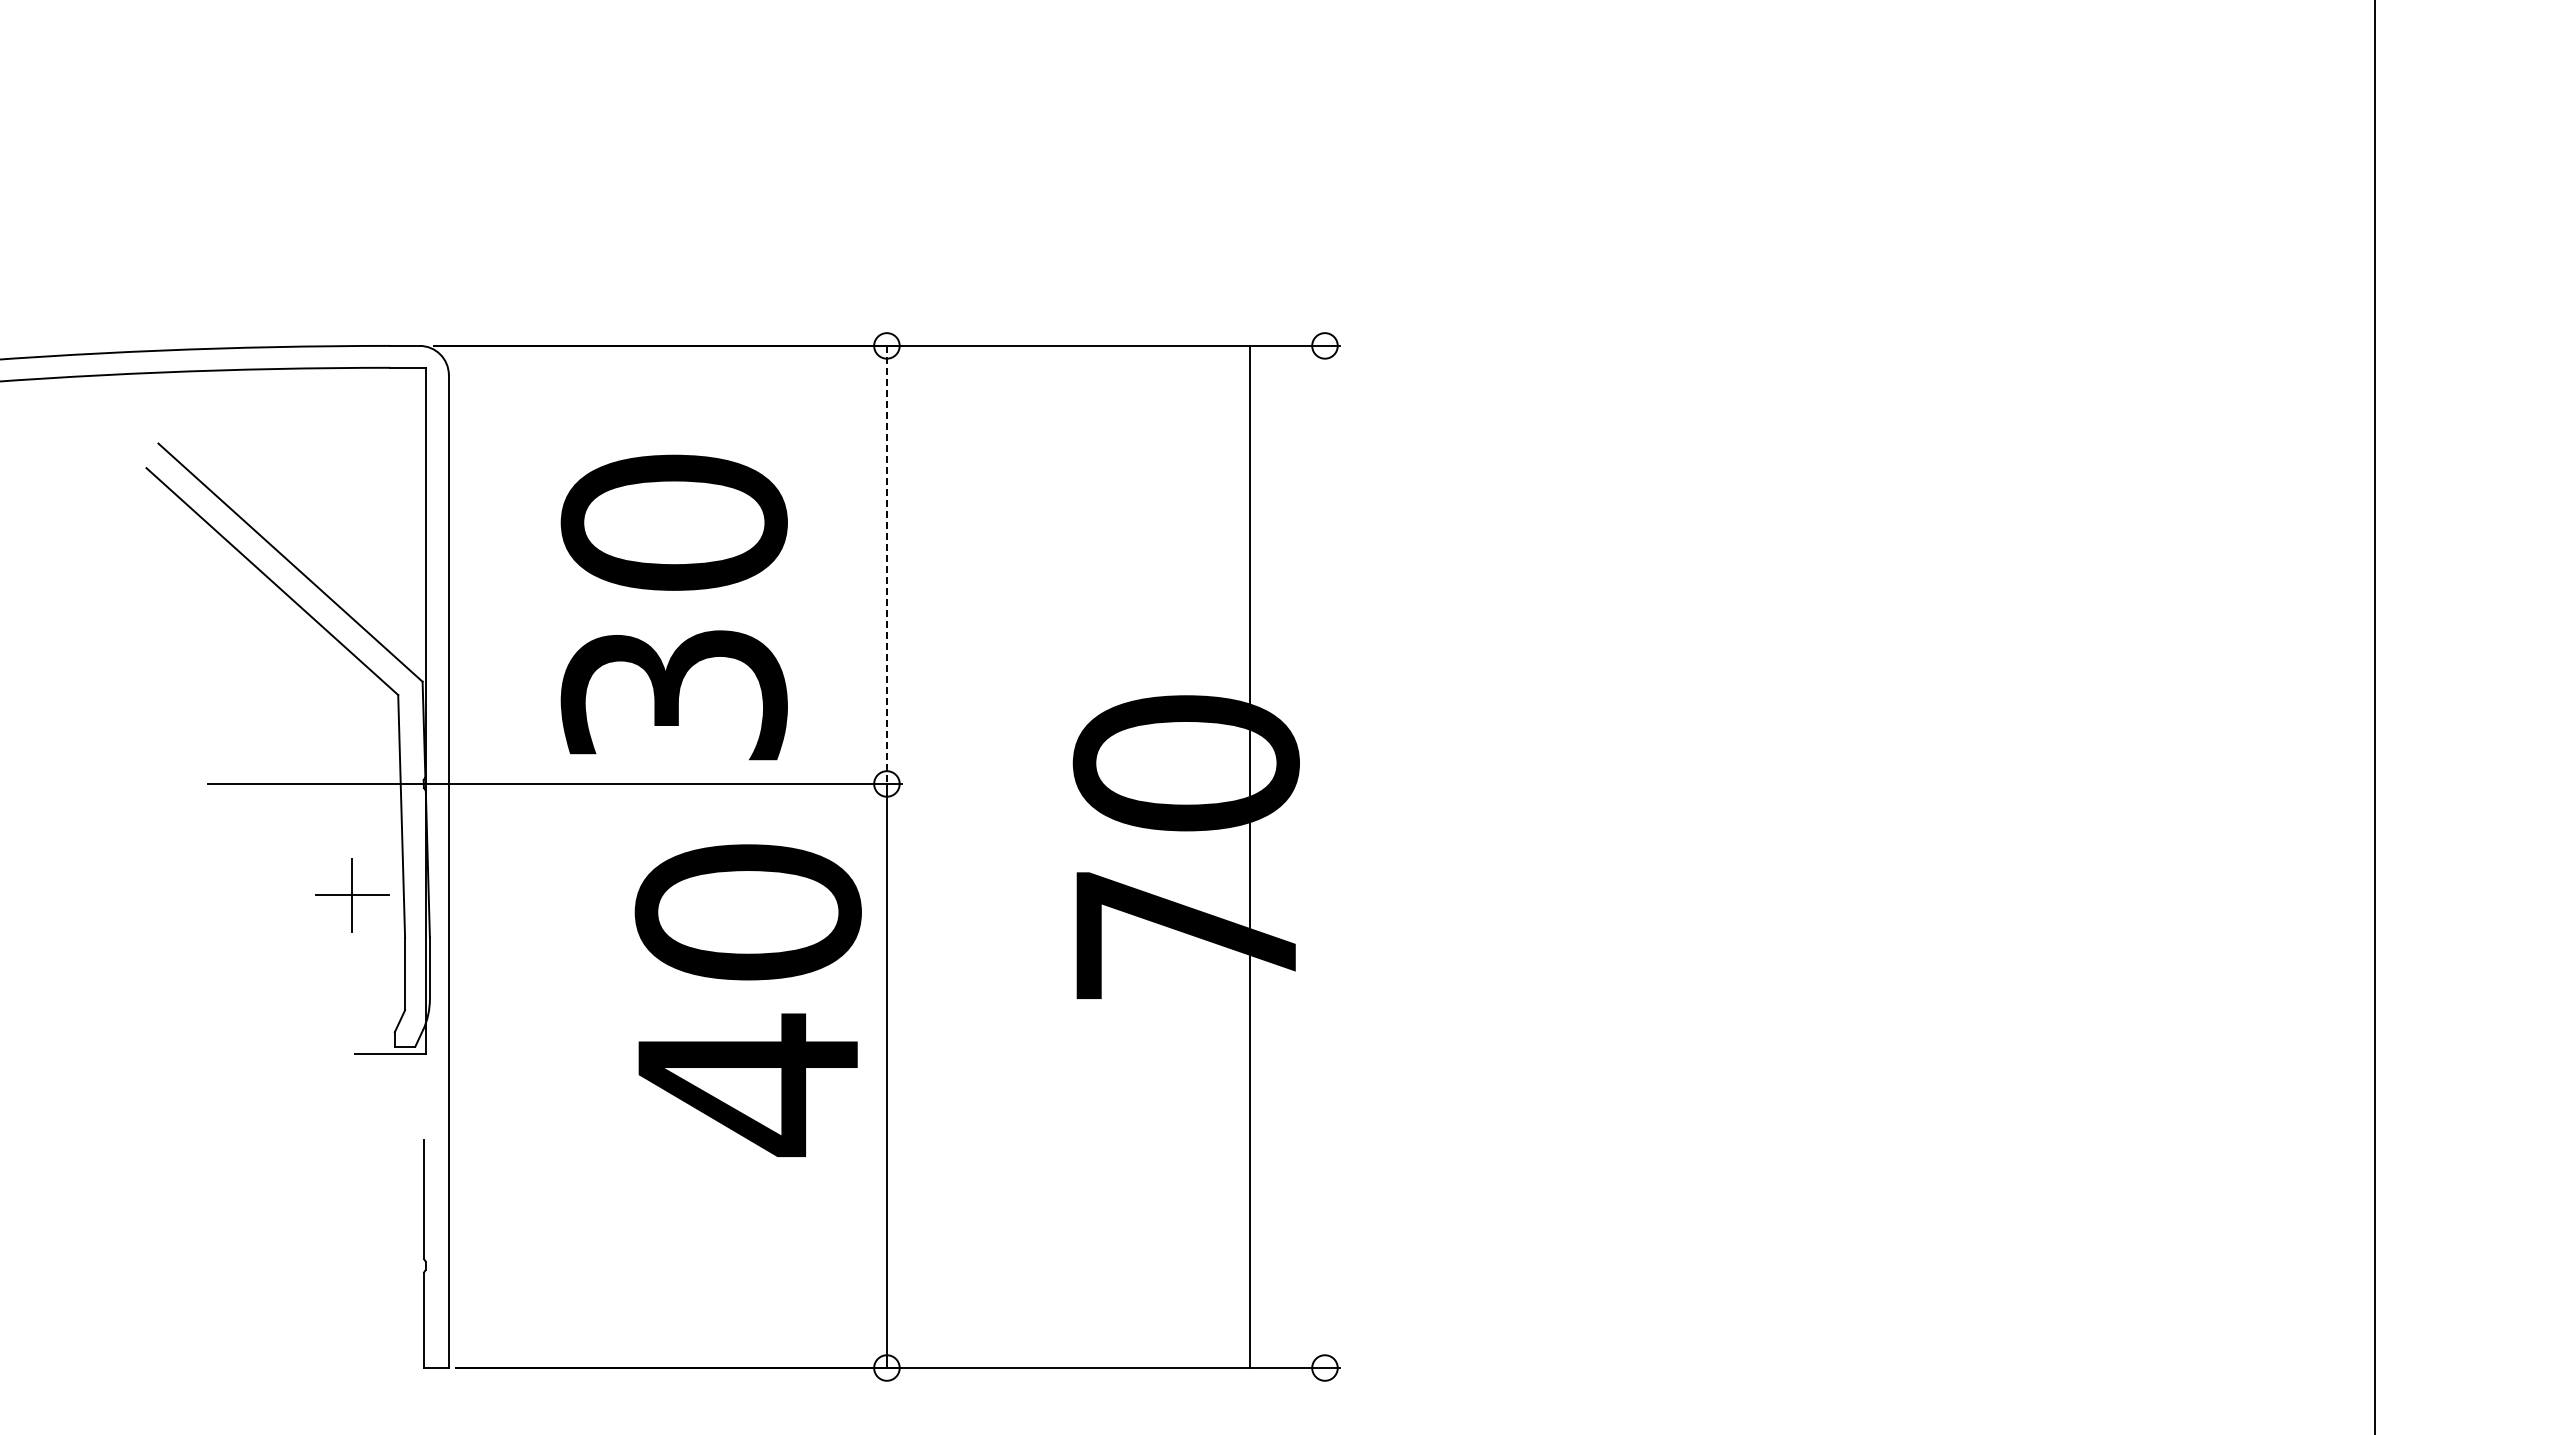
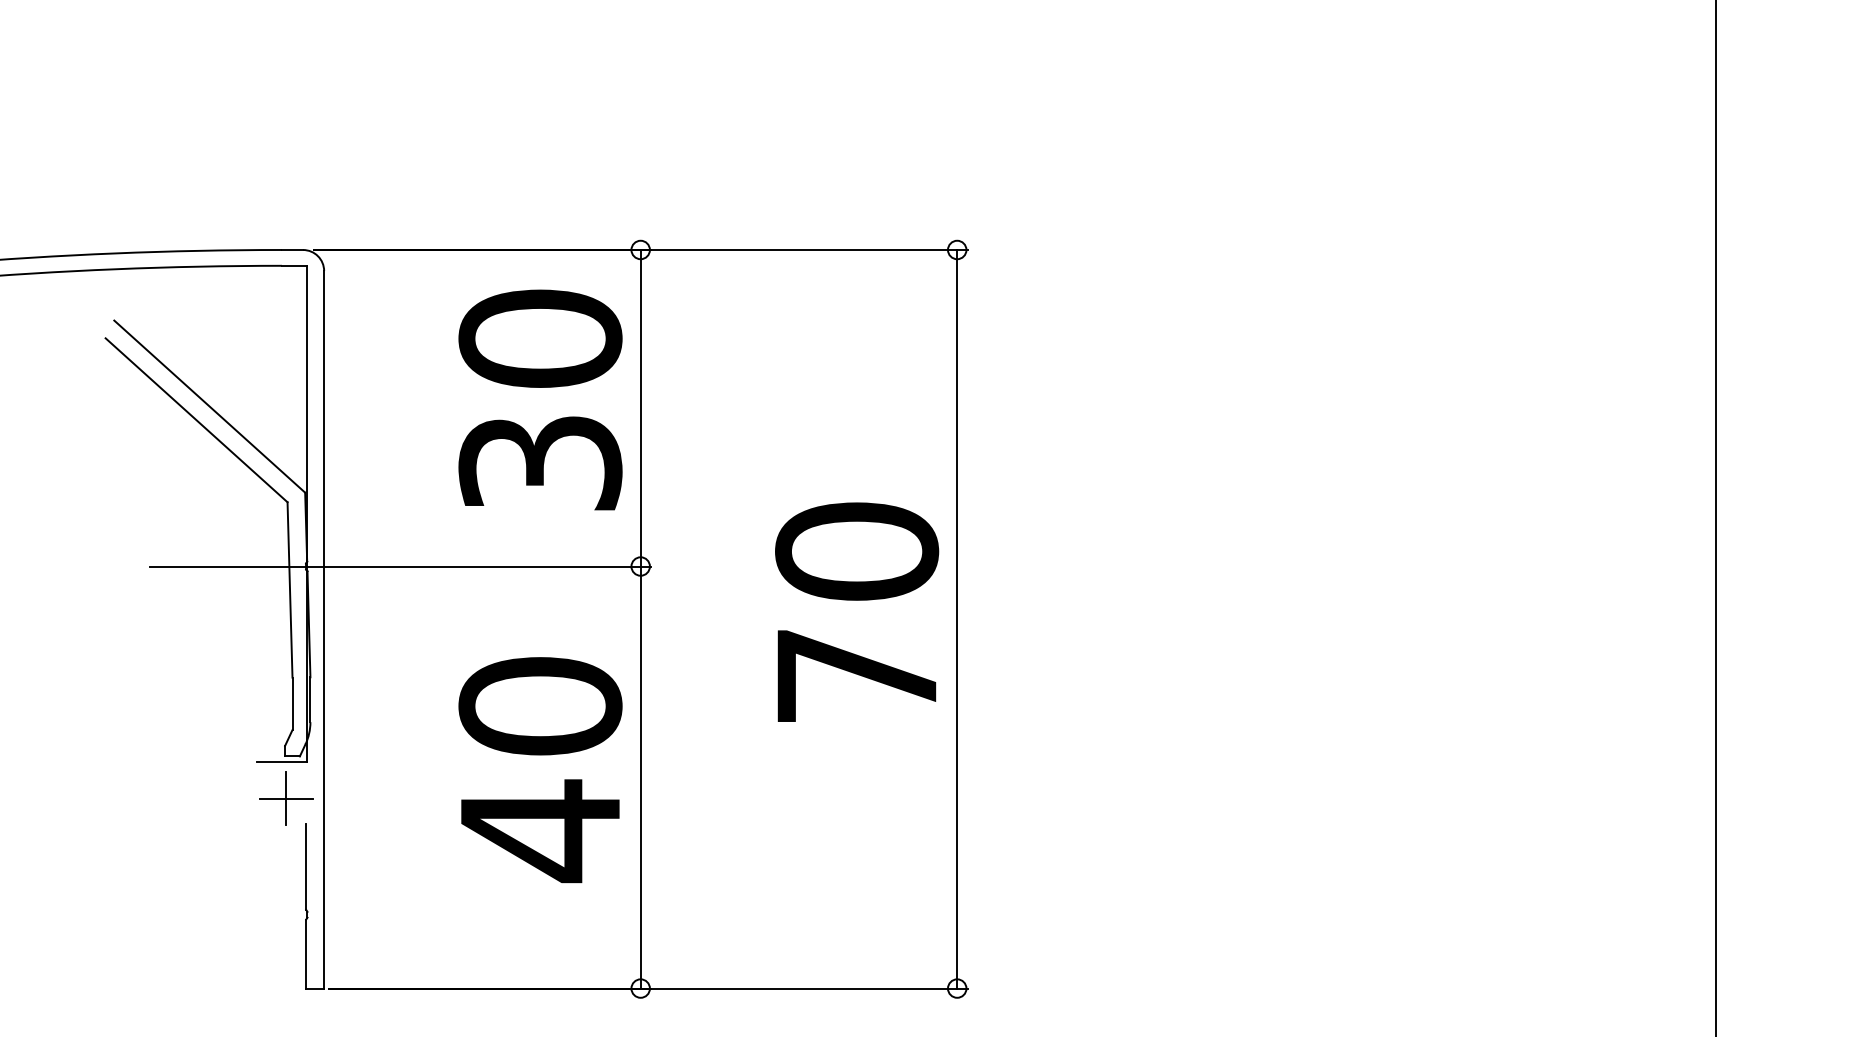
line: (886, 565) -> (640, 408), dashed -> solid
text: (673, 607) -> (539, 399), moved
line: (1249, 856) -> (956, 618), moved
part: (352, 895) -> (286, 798), moved
text: (747, 1000) -> (539, 769), moved

